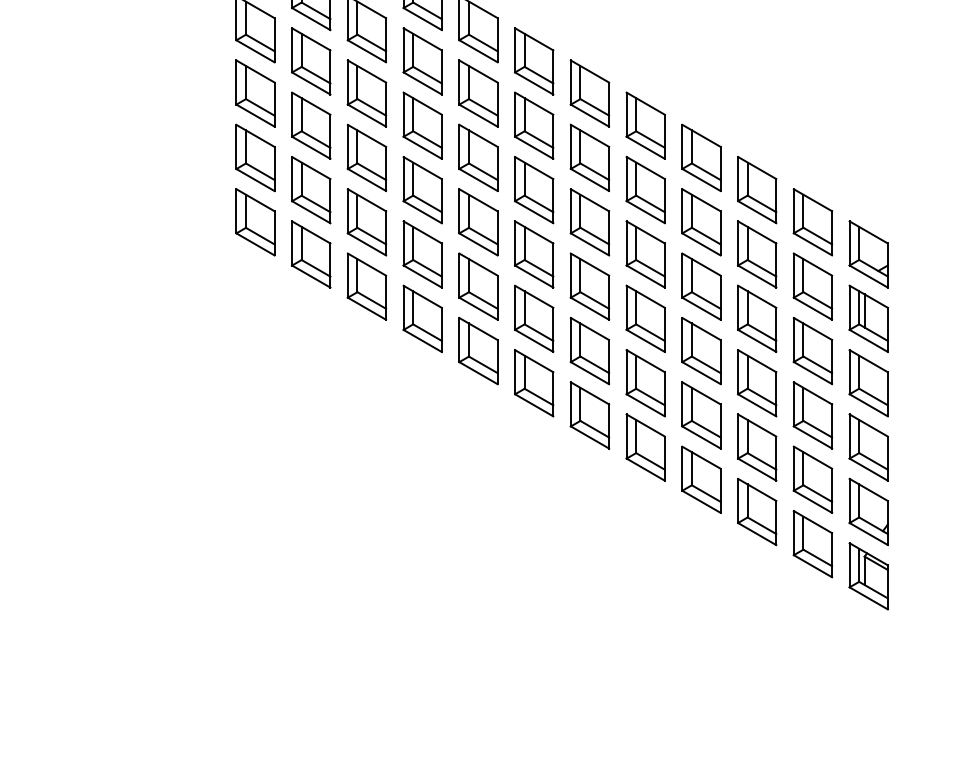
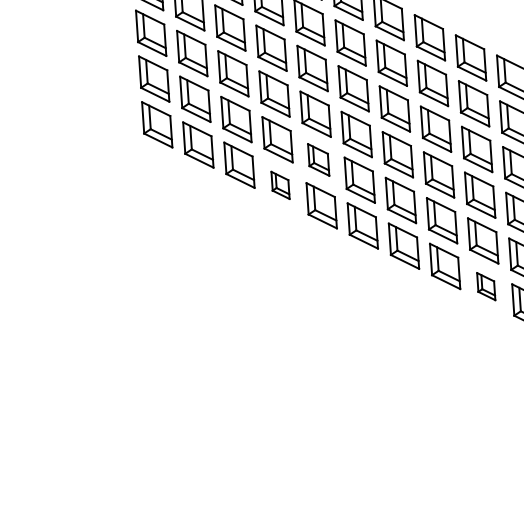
part: (478, 286) -> (318, 159), size x0.7
part: (422, 318) -> (280, 185), size x0.6
part: (701, 479) -> (486, 286), size x0.6

